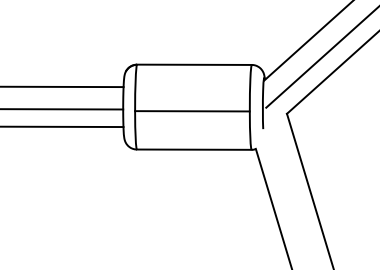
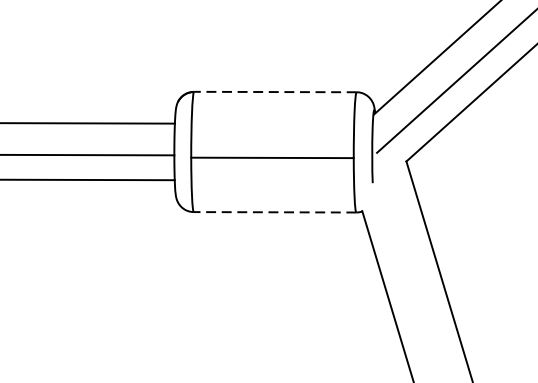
line: (194, 64) -> (275, 91), solid -> dashed
line: (193, 149) -> (273, 212), solid -> dashed

